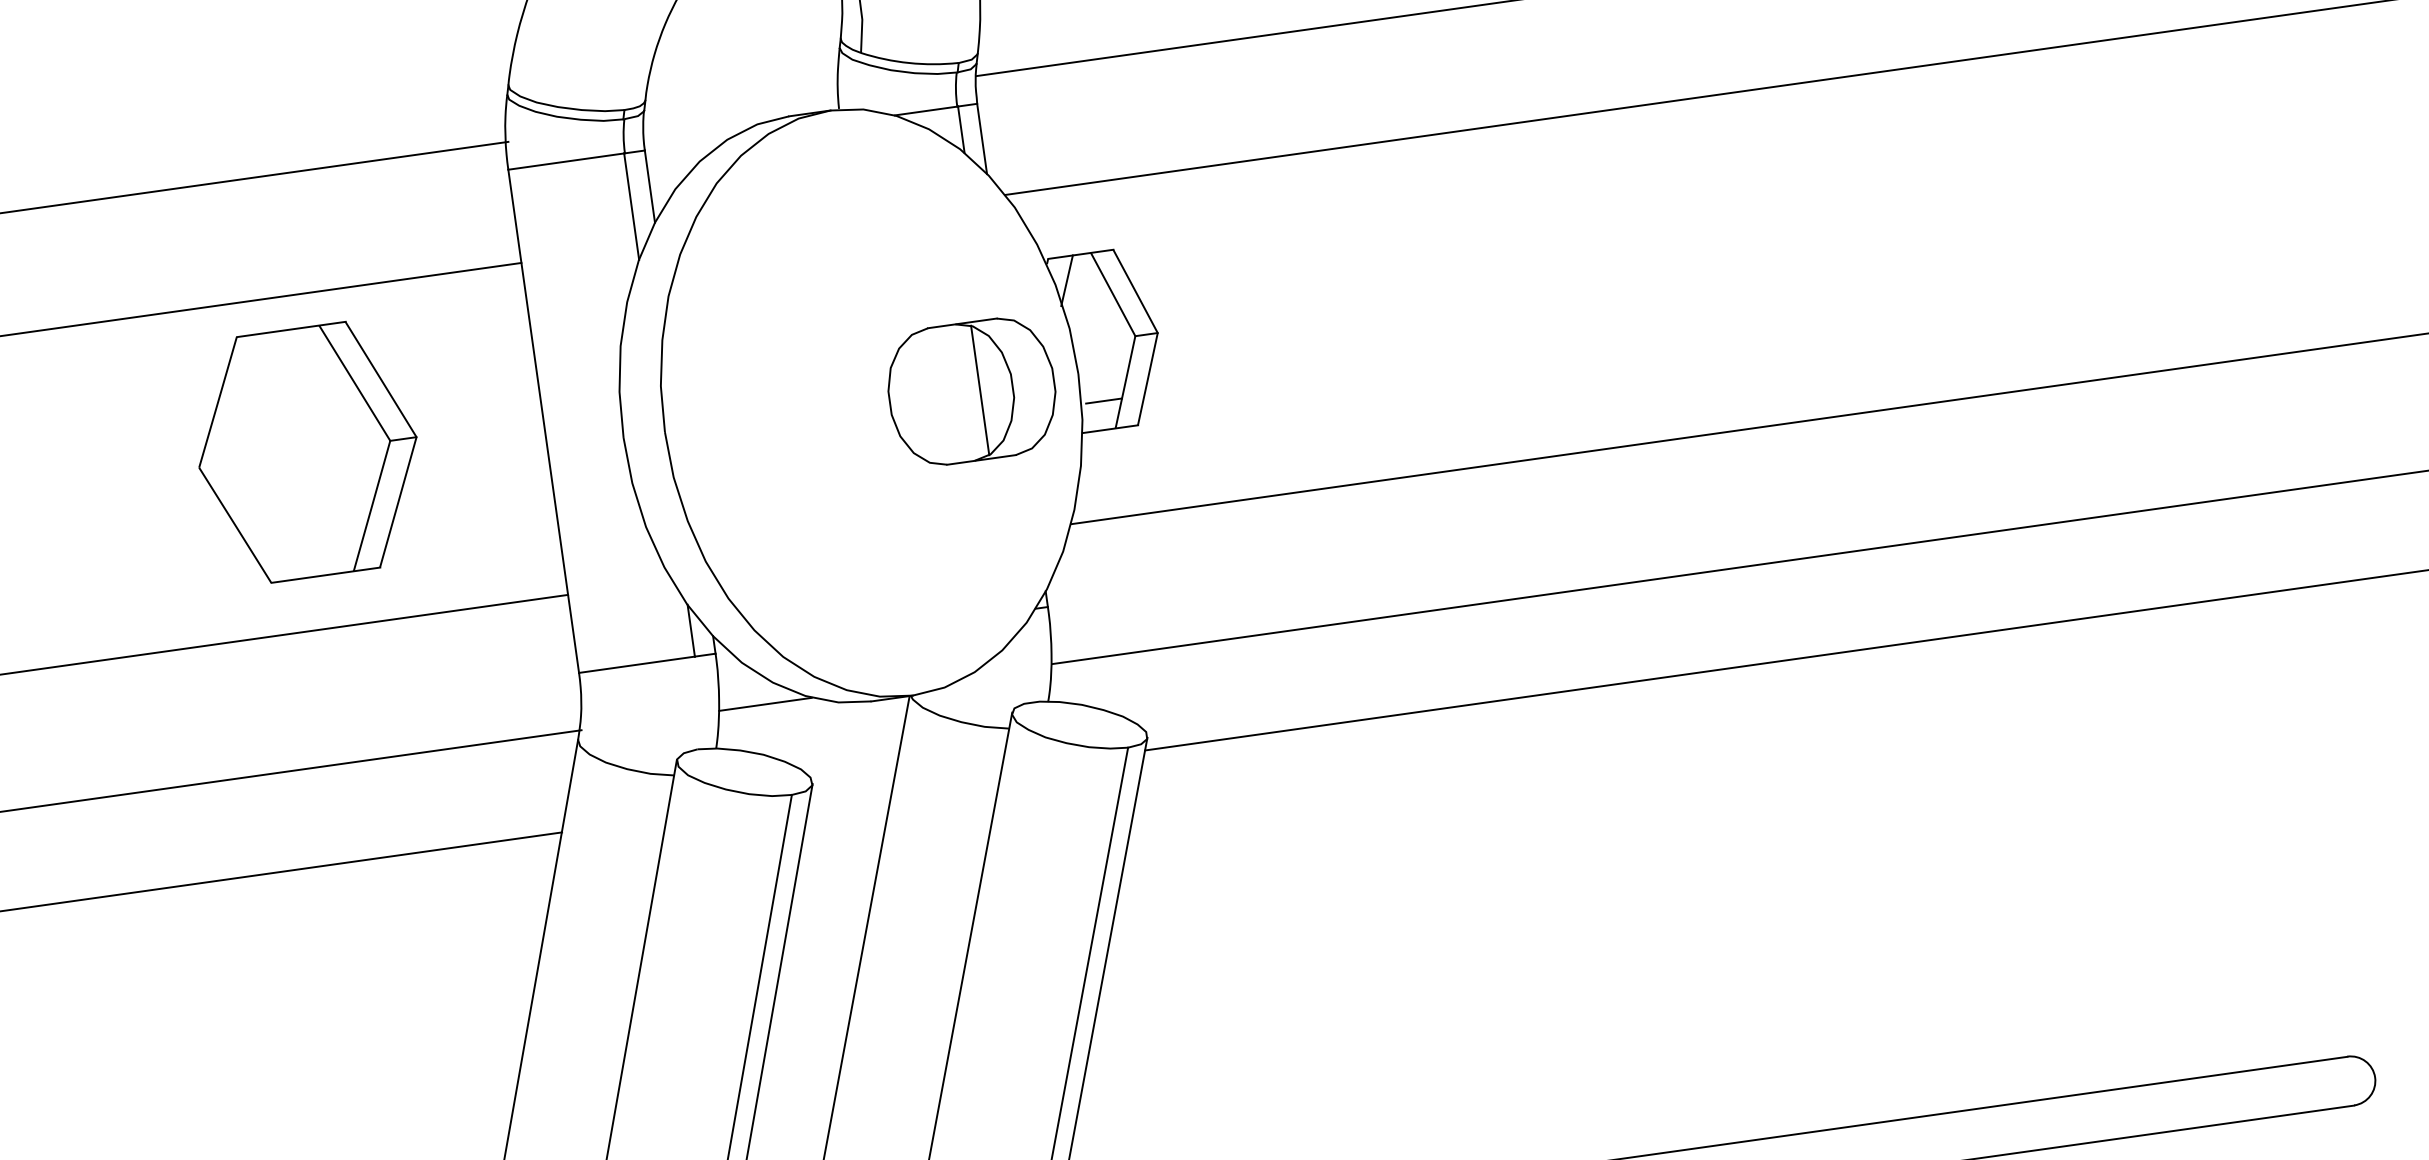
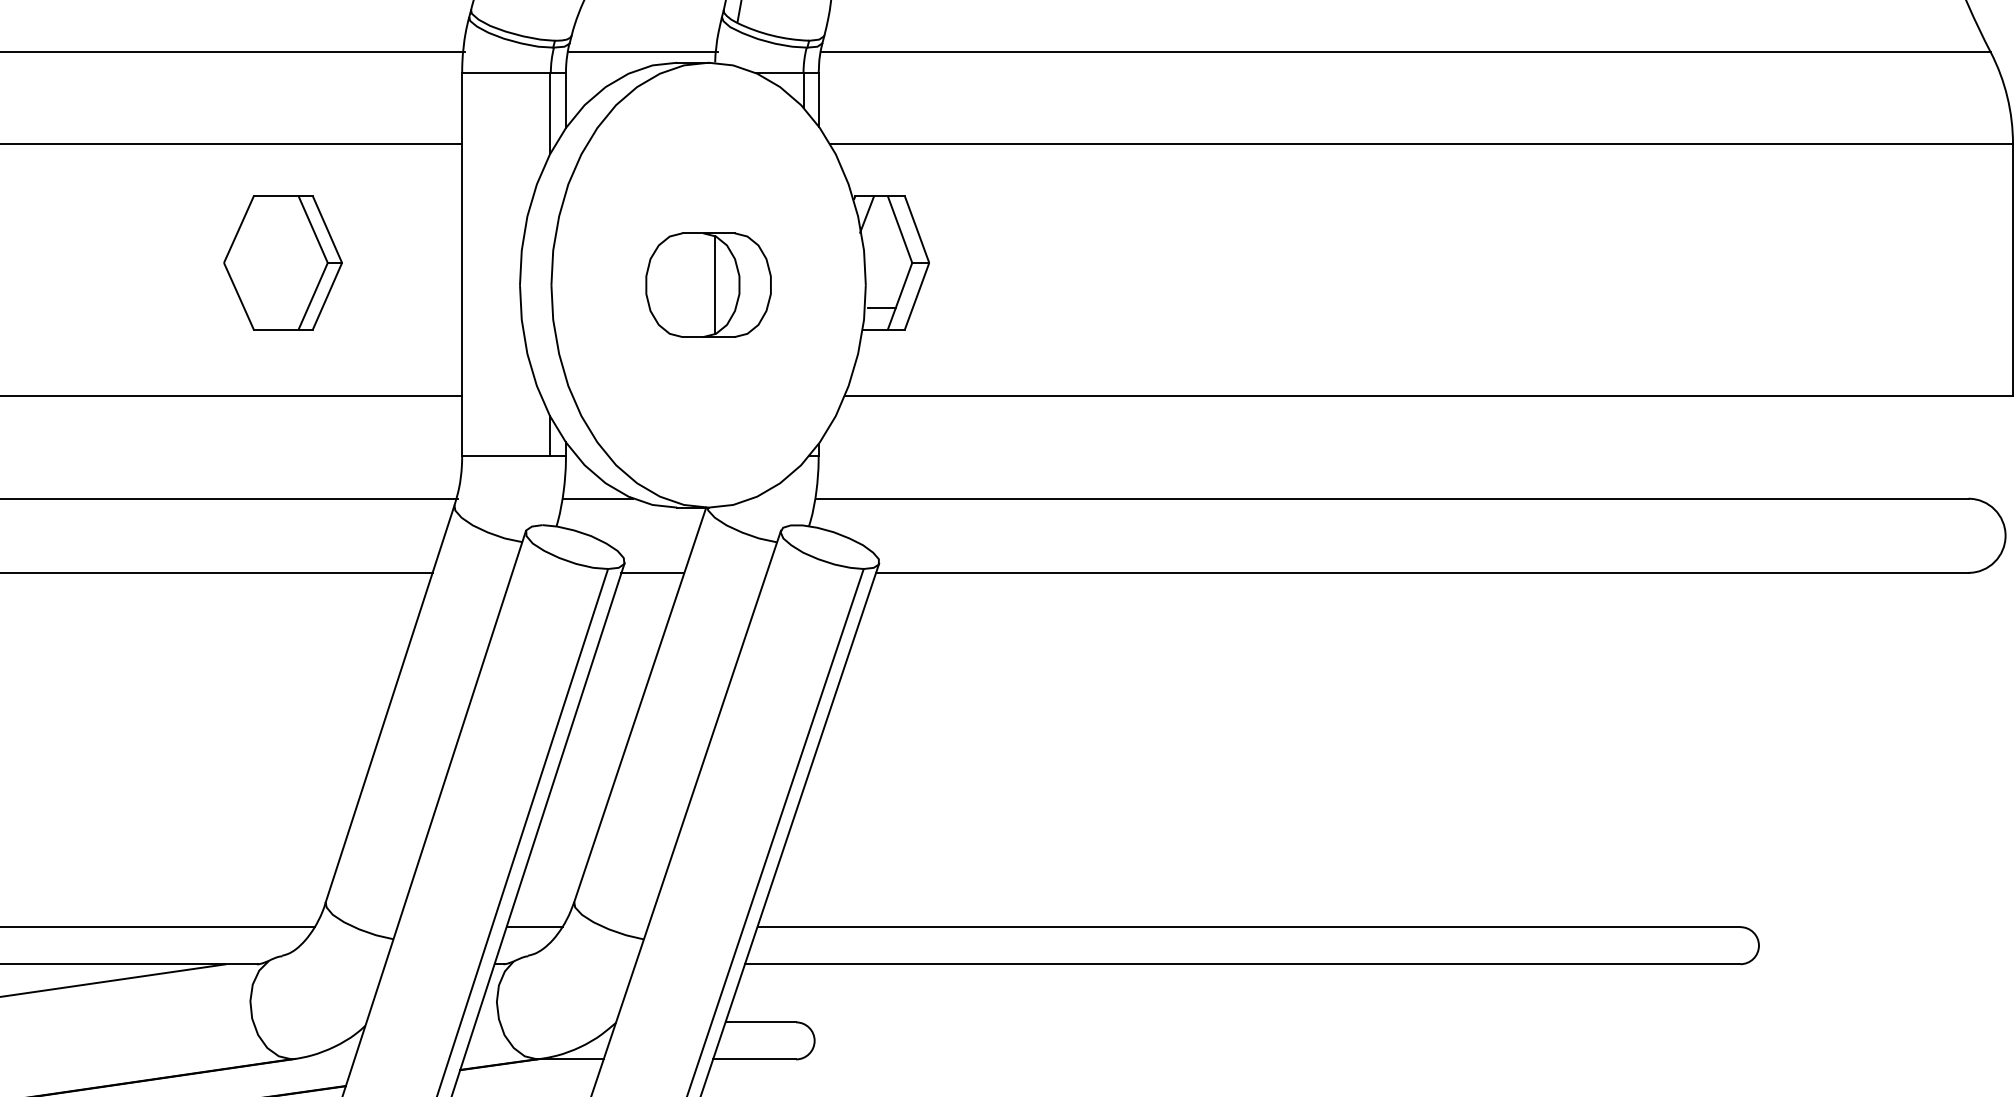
line: (743, 109) -> (643, 52), added
part: (971, 390) -> (708, 284), moved
part: (307, 451) -> (282, 262), size x0.71
line: (850, 791) -> (652, 572), added

